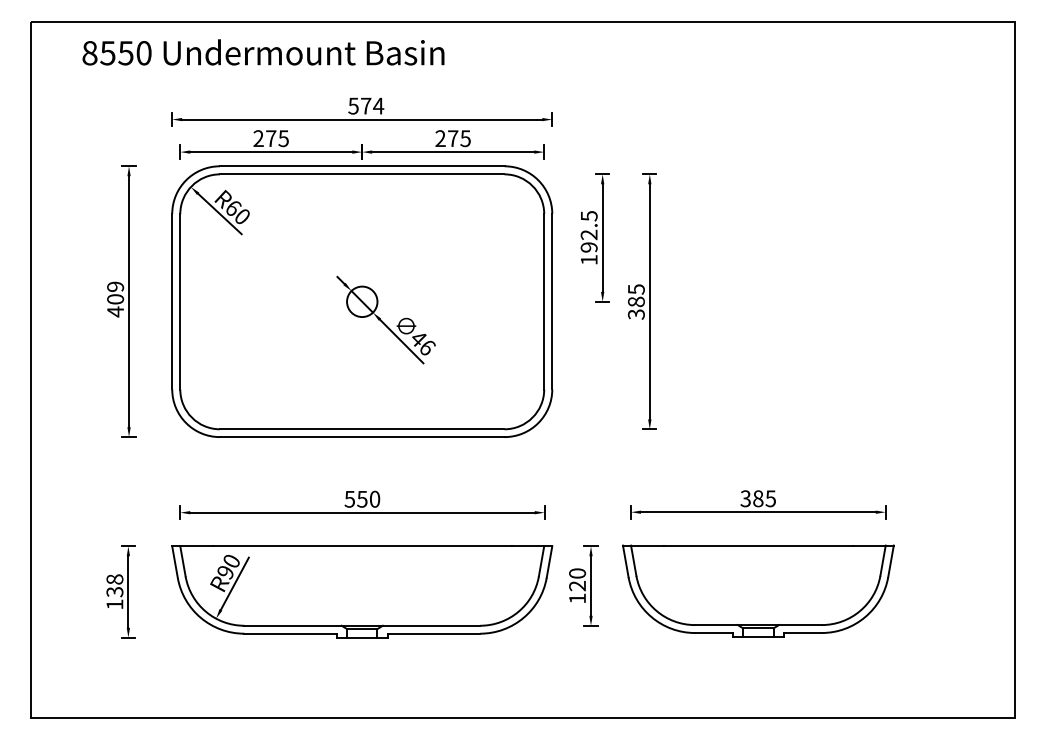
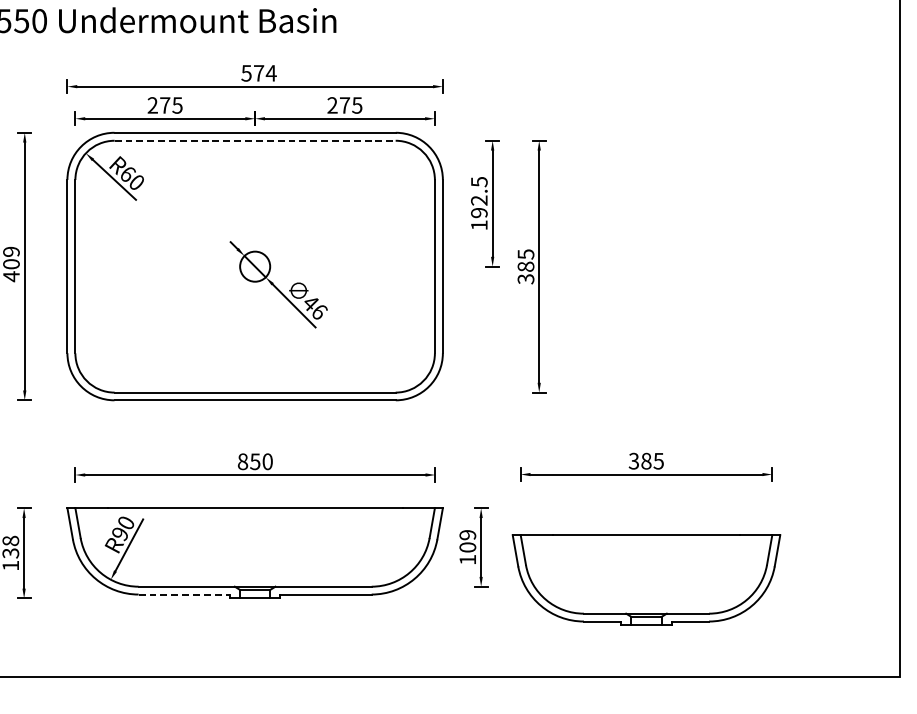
line: (362, 174) -> (255, 140), solid -> dashed
text: (349, 498) -> (242, 460), 550 -> 850
text: (577, 579) -> (467, 540), 120 -> 109
part: (758, 590) -> (646, 579), moved
line: (291, 633) -> (185, 594), solid -> dashed

